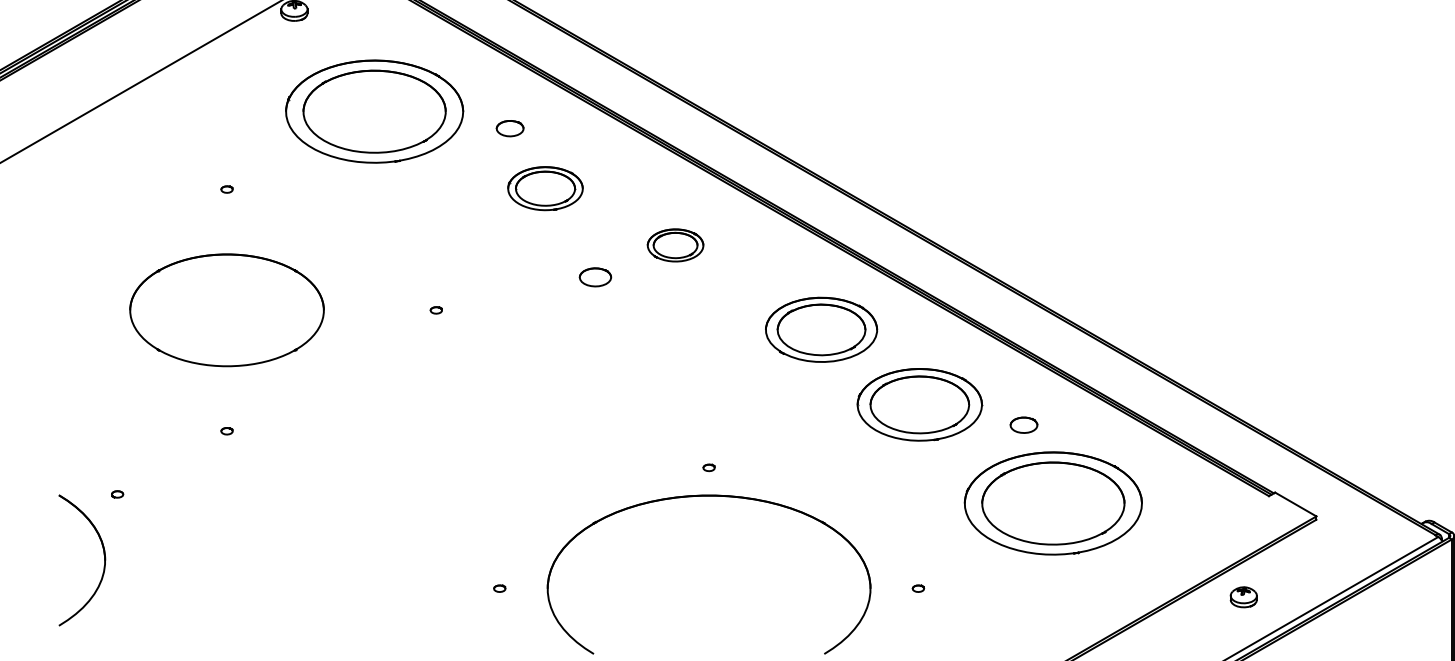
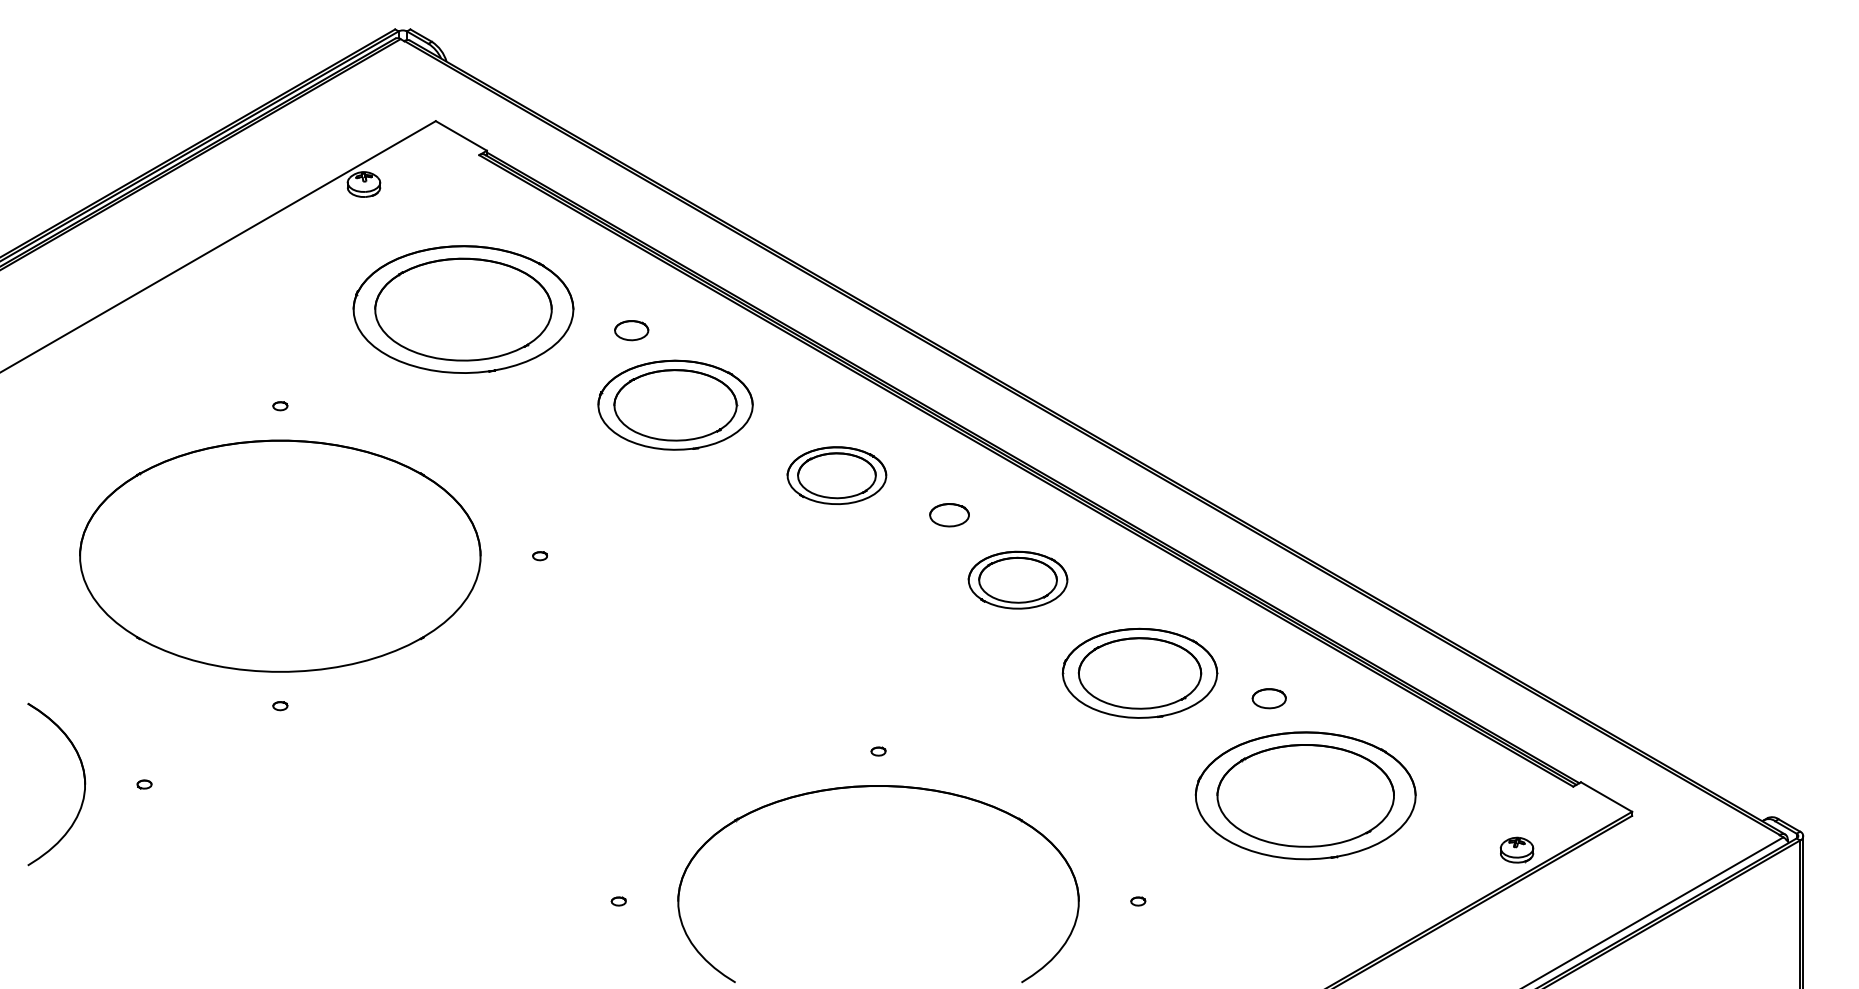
part: (545, 188) -> (675, 404), size x1.67
part: (675, 245) -> (836, 475), size x1.43
part: (595, 277) -> (949, 515), moved
part: (227, 309) -> (280, 555), size x1.67
part: (821, 329) -> (1017, 579), size x0.71
part: (103, 555) -> (83, 778), moved
part: (1243, 596) -> (1516, 849), moved

